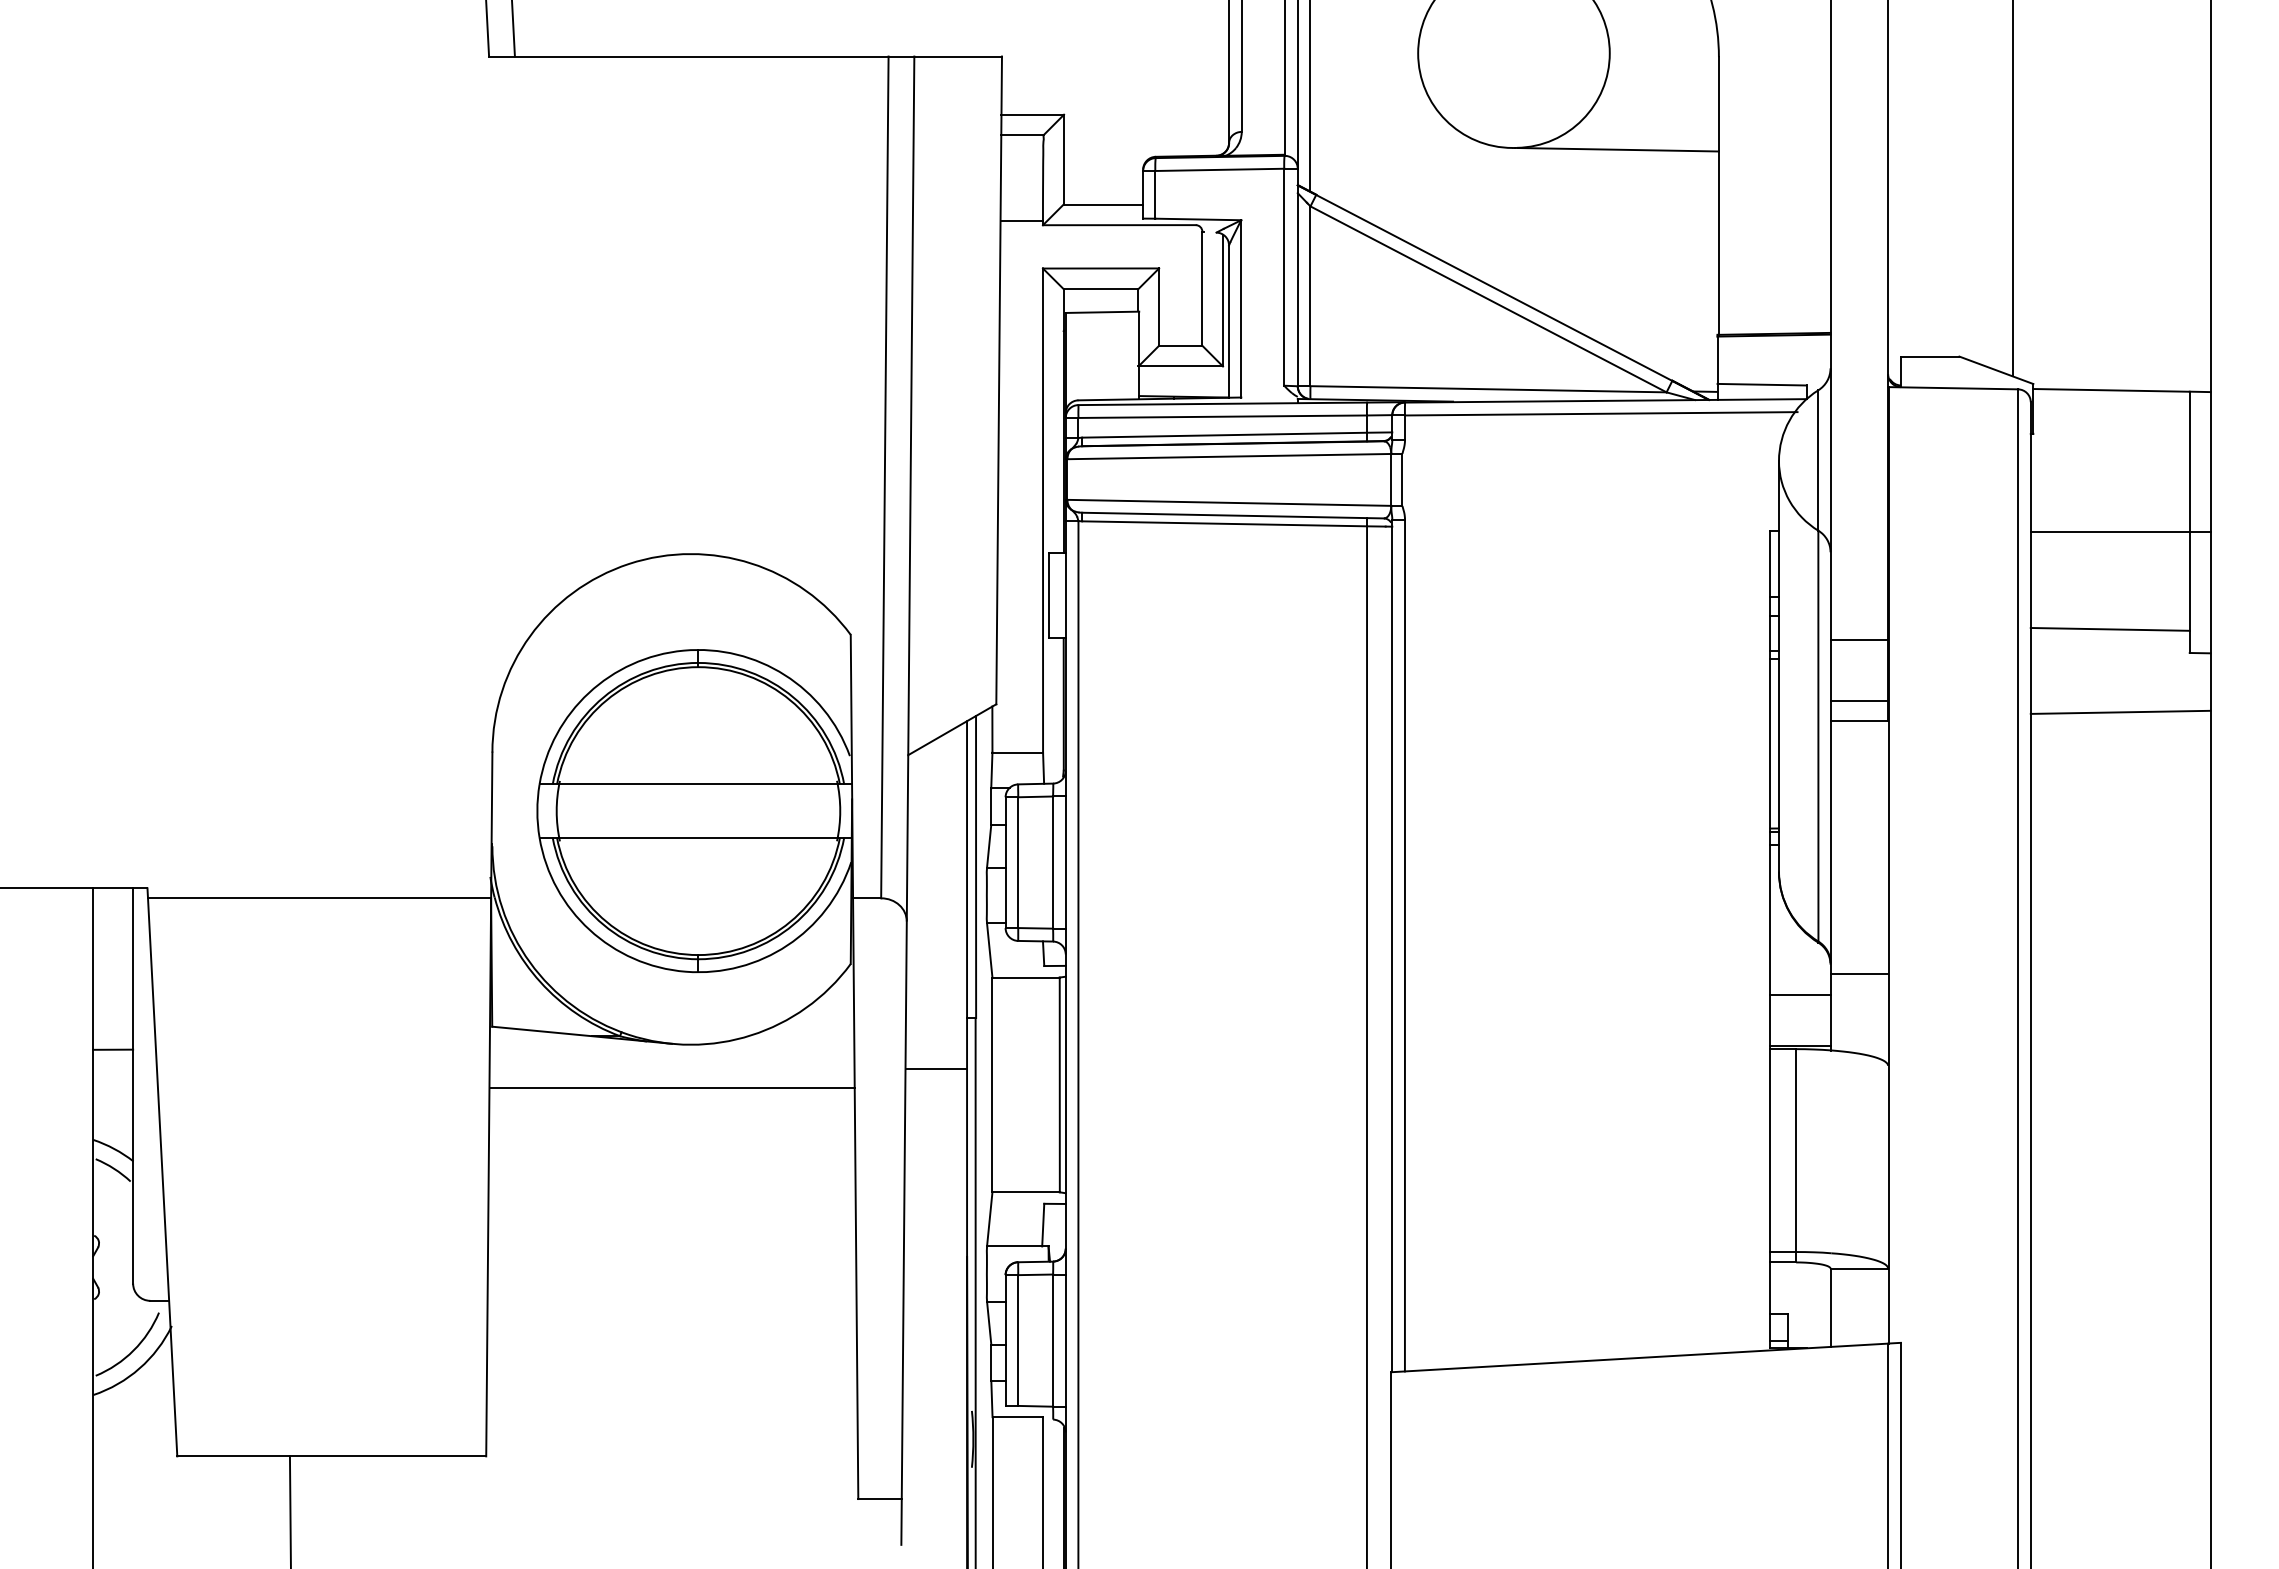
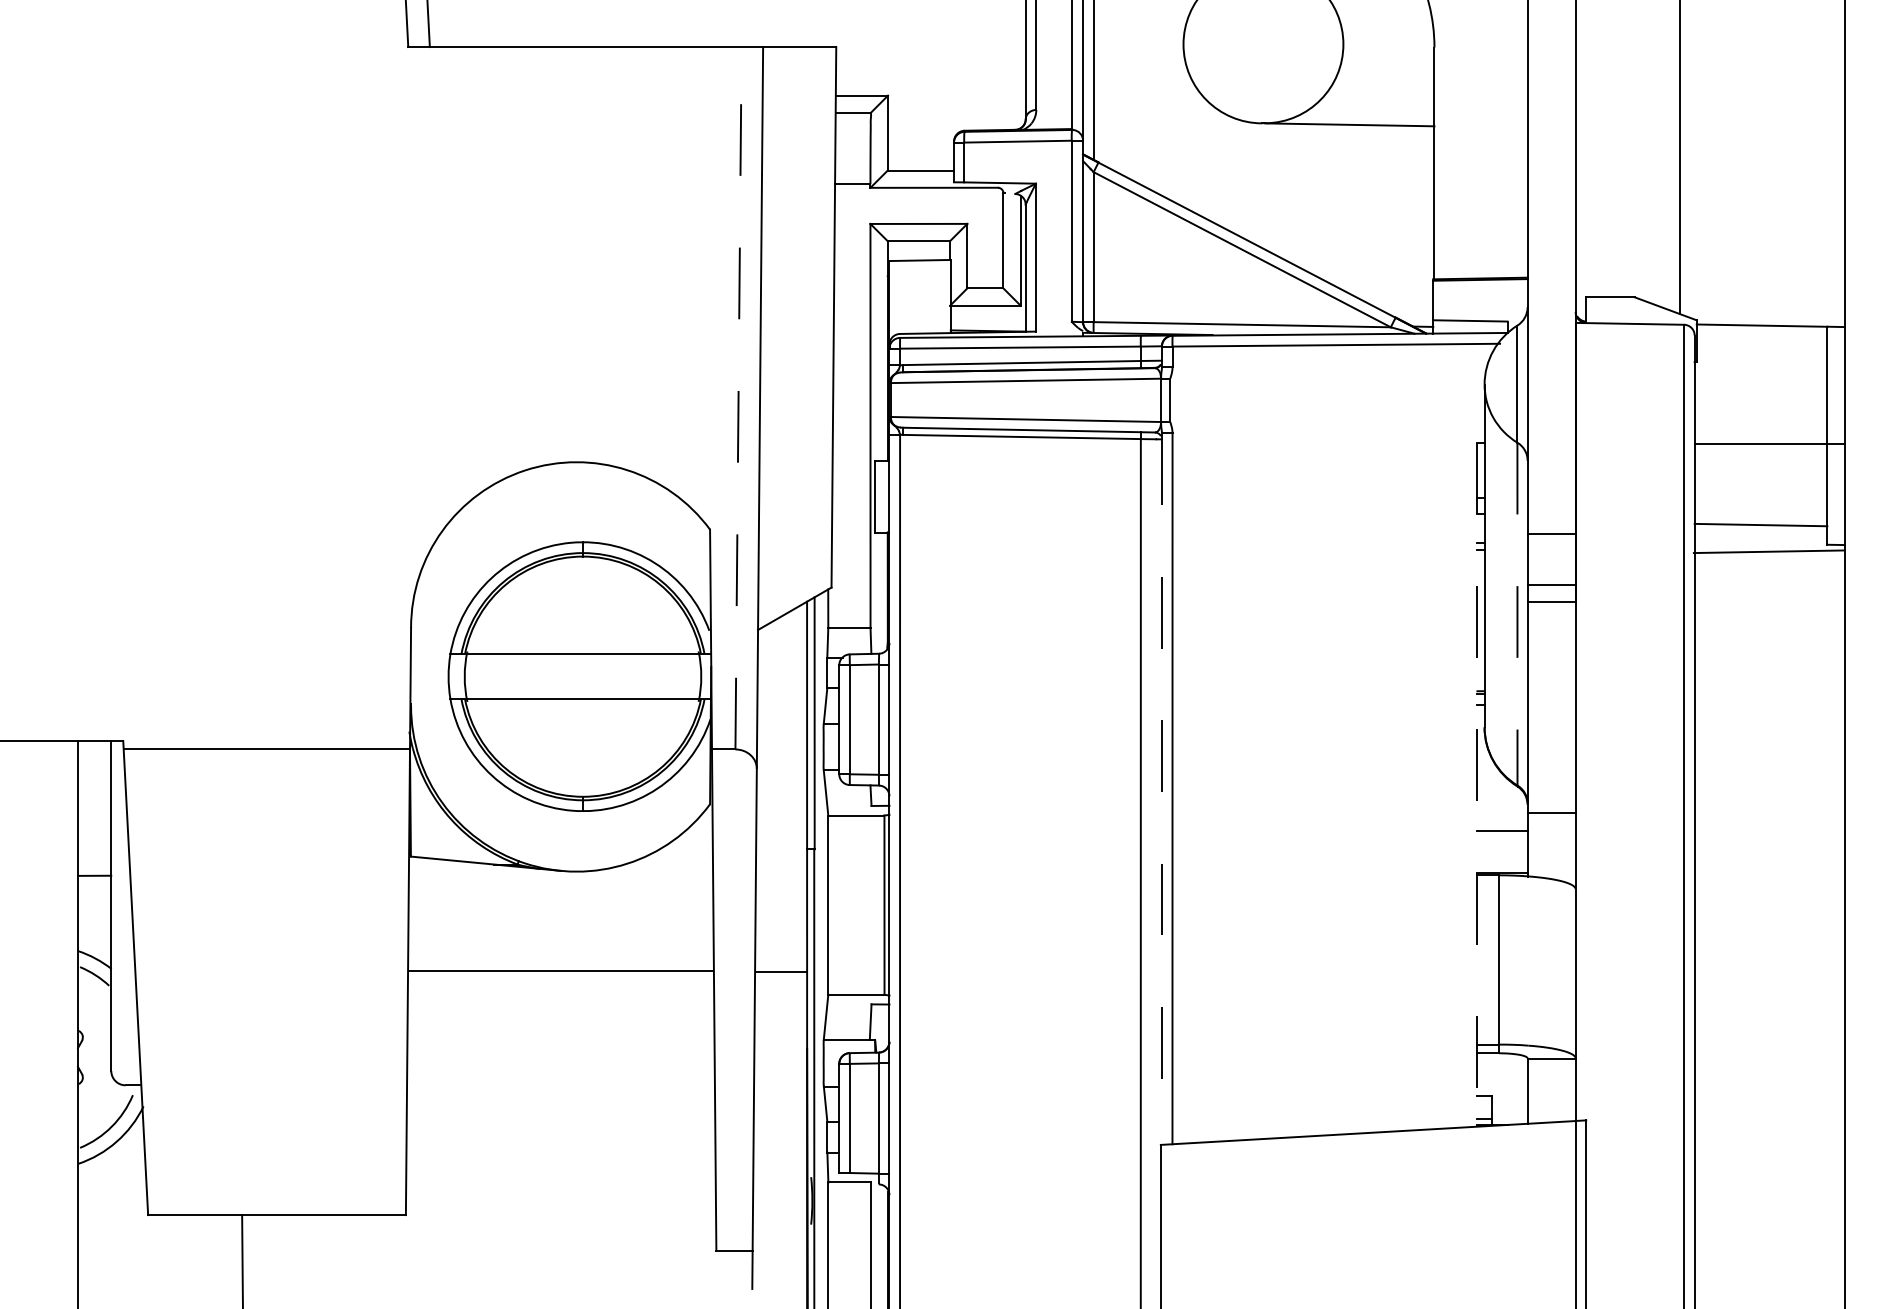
line: (884, 477) -> (738, 398), solid -> dashed
line: (2120, 711) -> (1768, 551), moved
line: (1818, 736) -> (1517, 614), solid -> dashed
line: (1770, 939) -> (1477, 783), solid -> dashed
line: (1392, 946) -> (1162, 789), solid -> dashed
line: (936, 1068) -> (781, 971), moved
line: (671, 1087) -> (560, 970), moved

